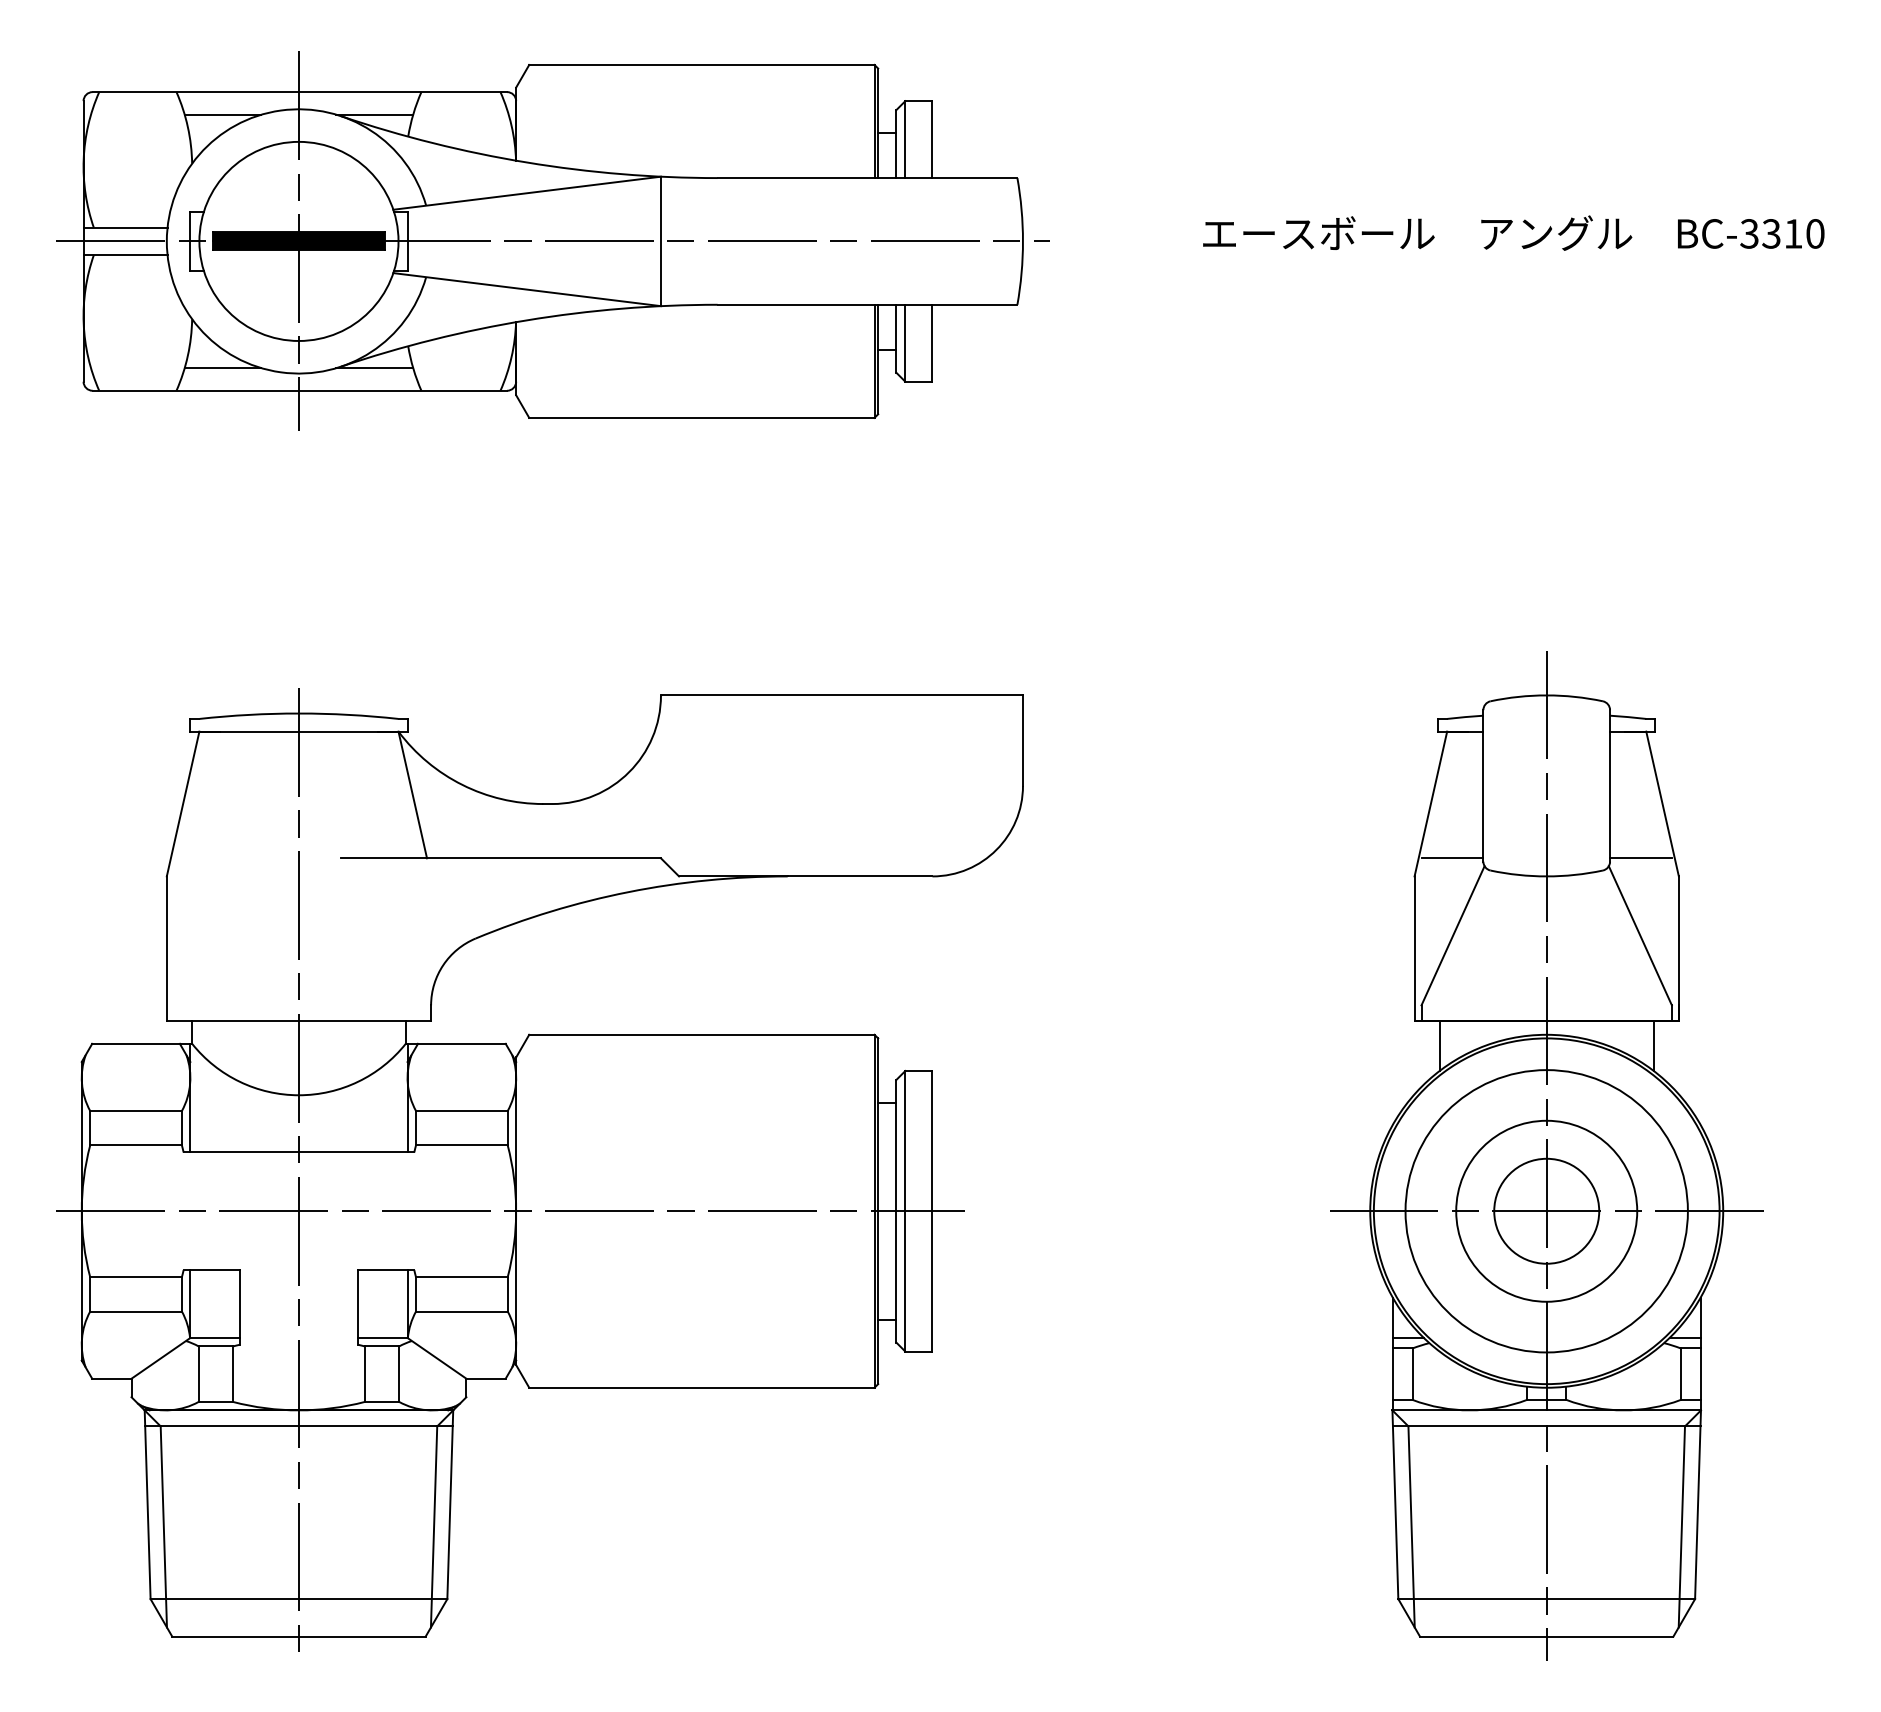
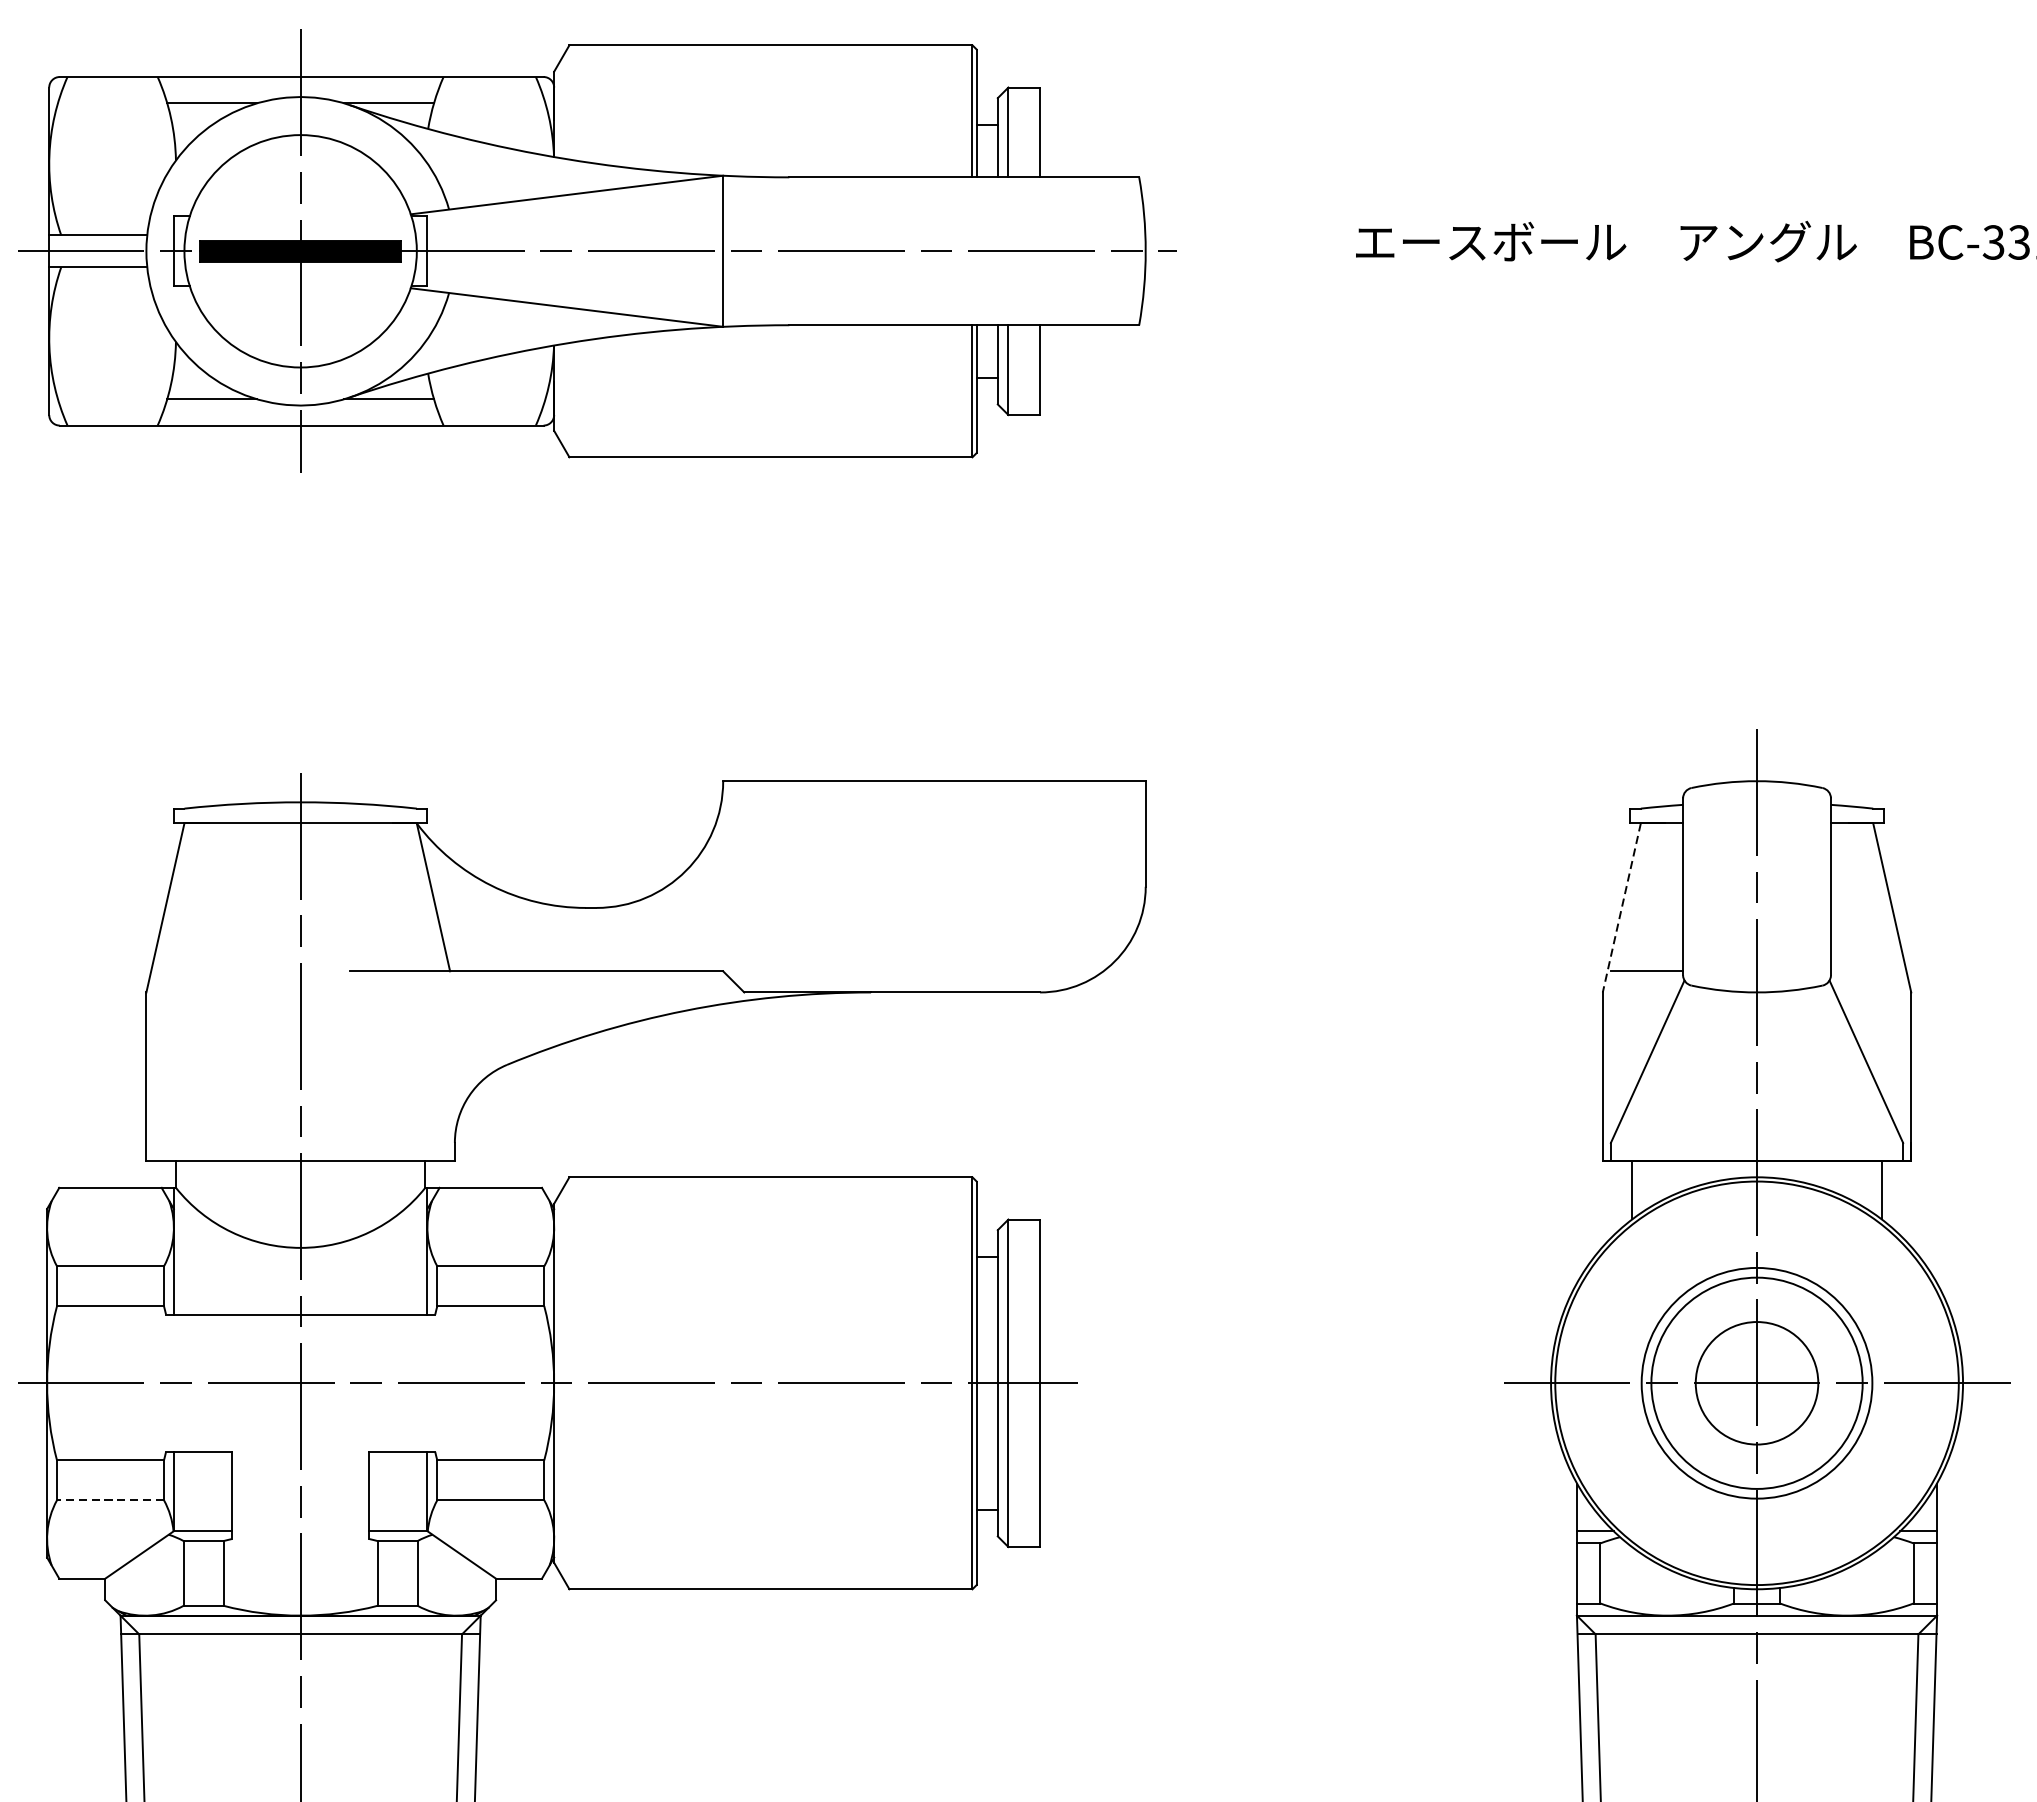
line: (1430, 804) -> (1621, 908), solid -> dashed
line: (1640, 858) -> (1866, 971), removed
circle: (1546, 1211) -> (1756, 1383), size x0.7
line: (136, 1311) -> (111, 1500), solid -> dashed

